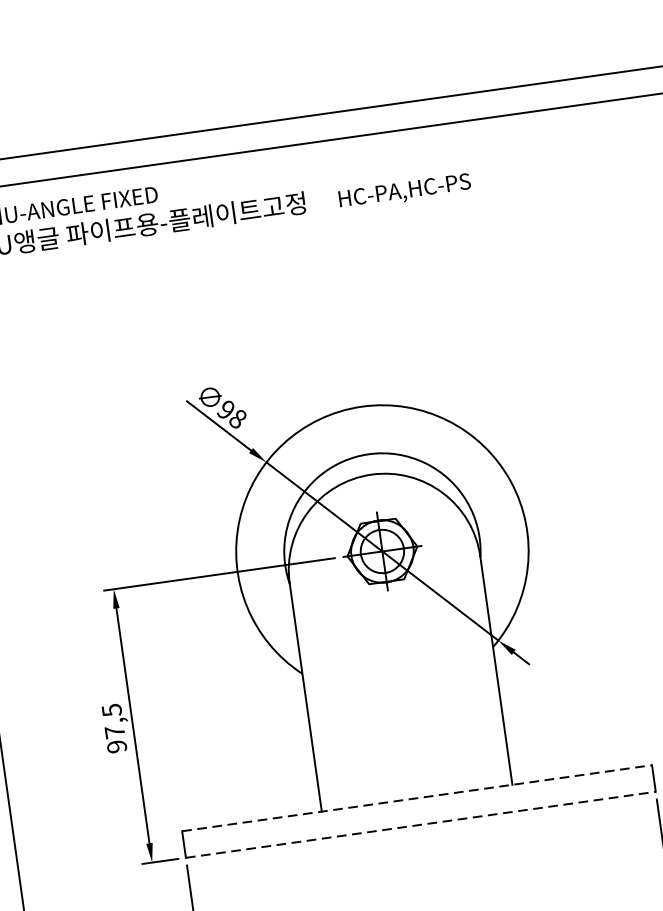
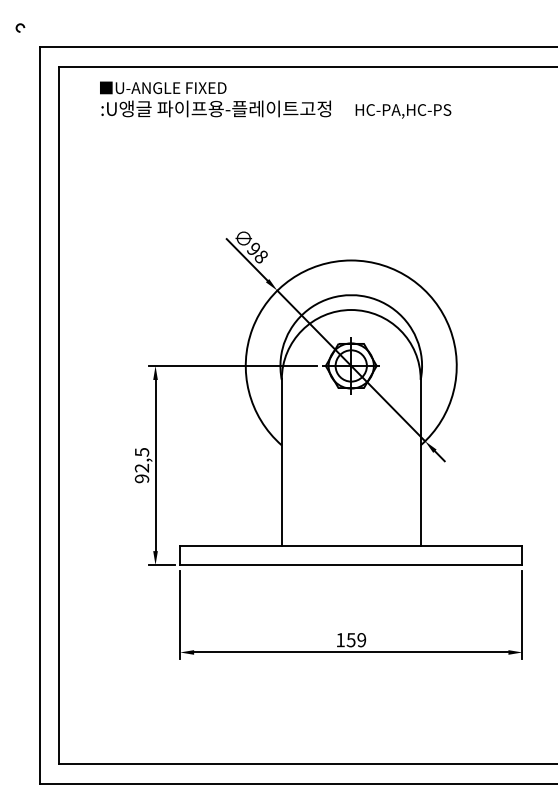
text: (114, 731) -> (141, 467), 97,5 -> 92,5
line: (417, 797) -> (351, 545), dashed -> solid
line: (421, 825) -> (351, 565), dashed -> solid

